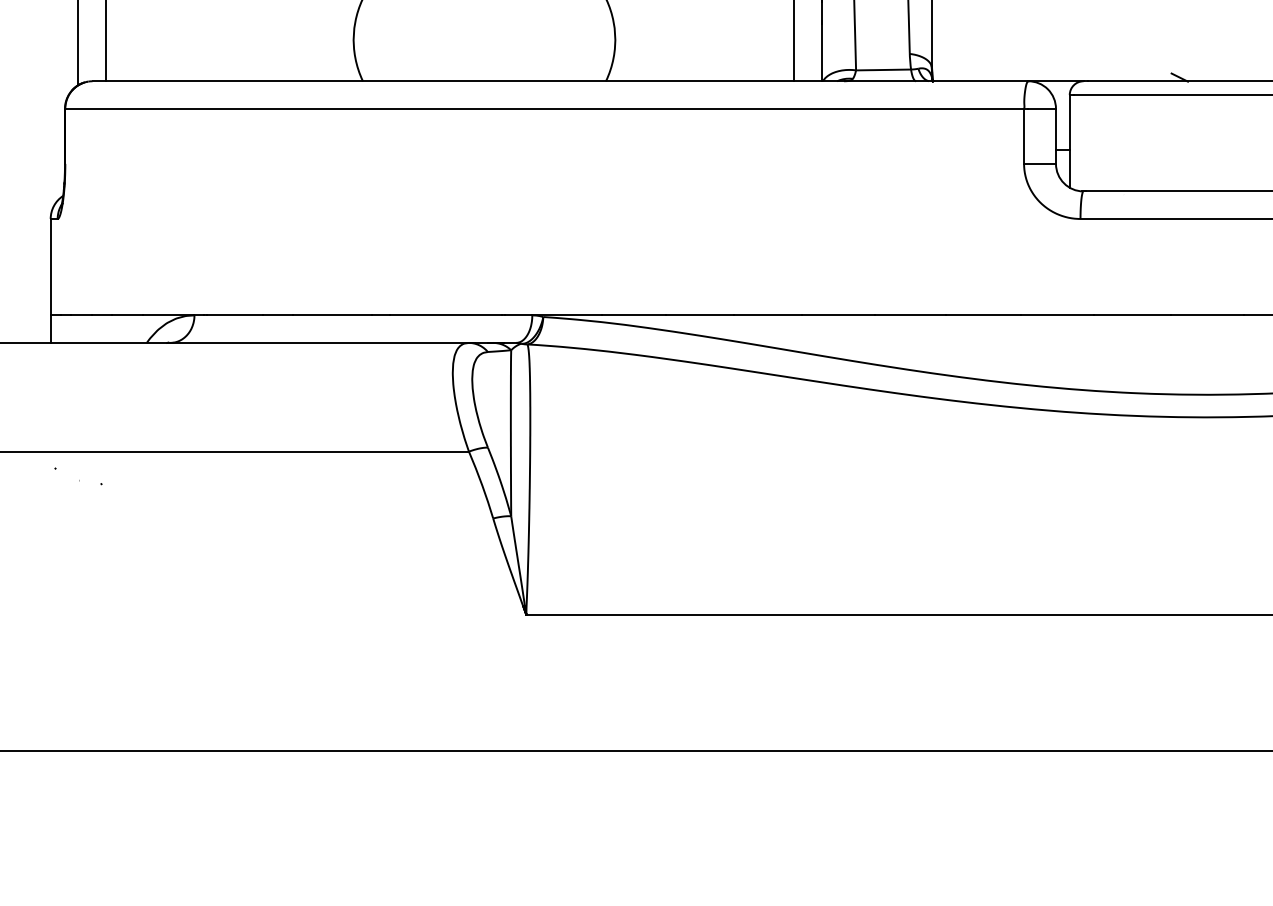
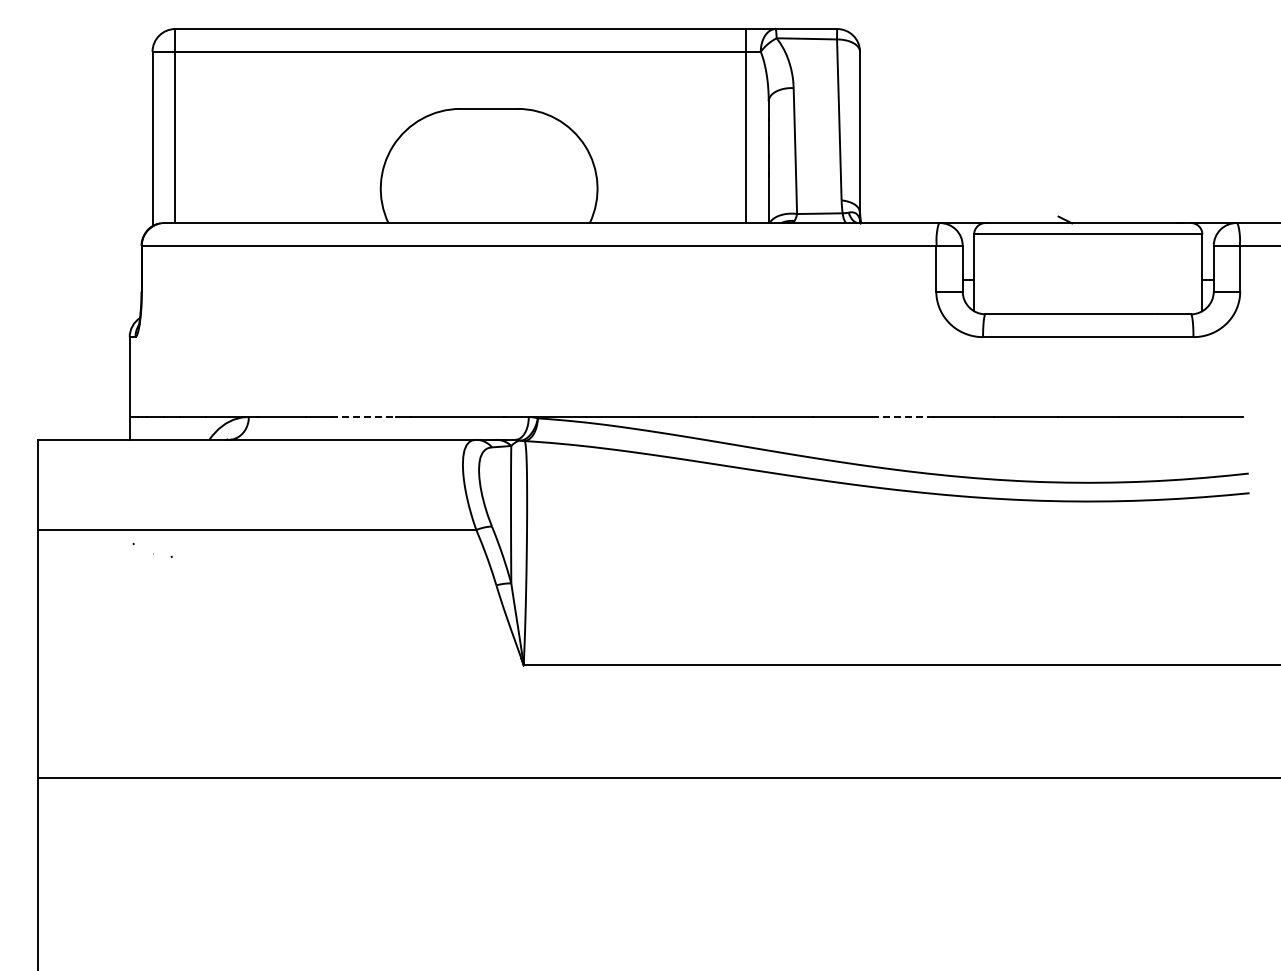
line: (332, 315) -> (363, 417), solid -> dashed
line: (984, 315) -> (903, 417), solid -> dashed

